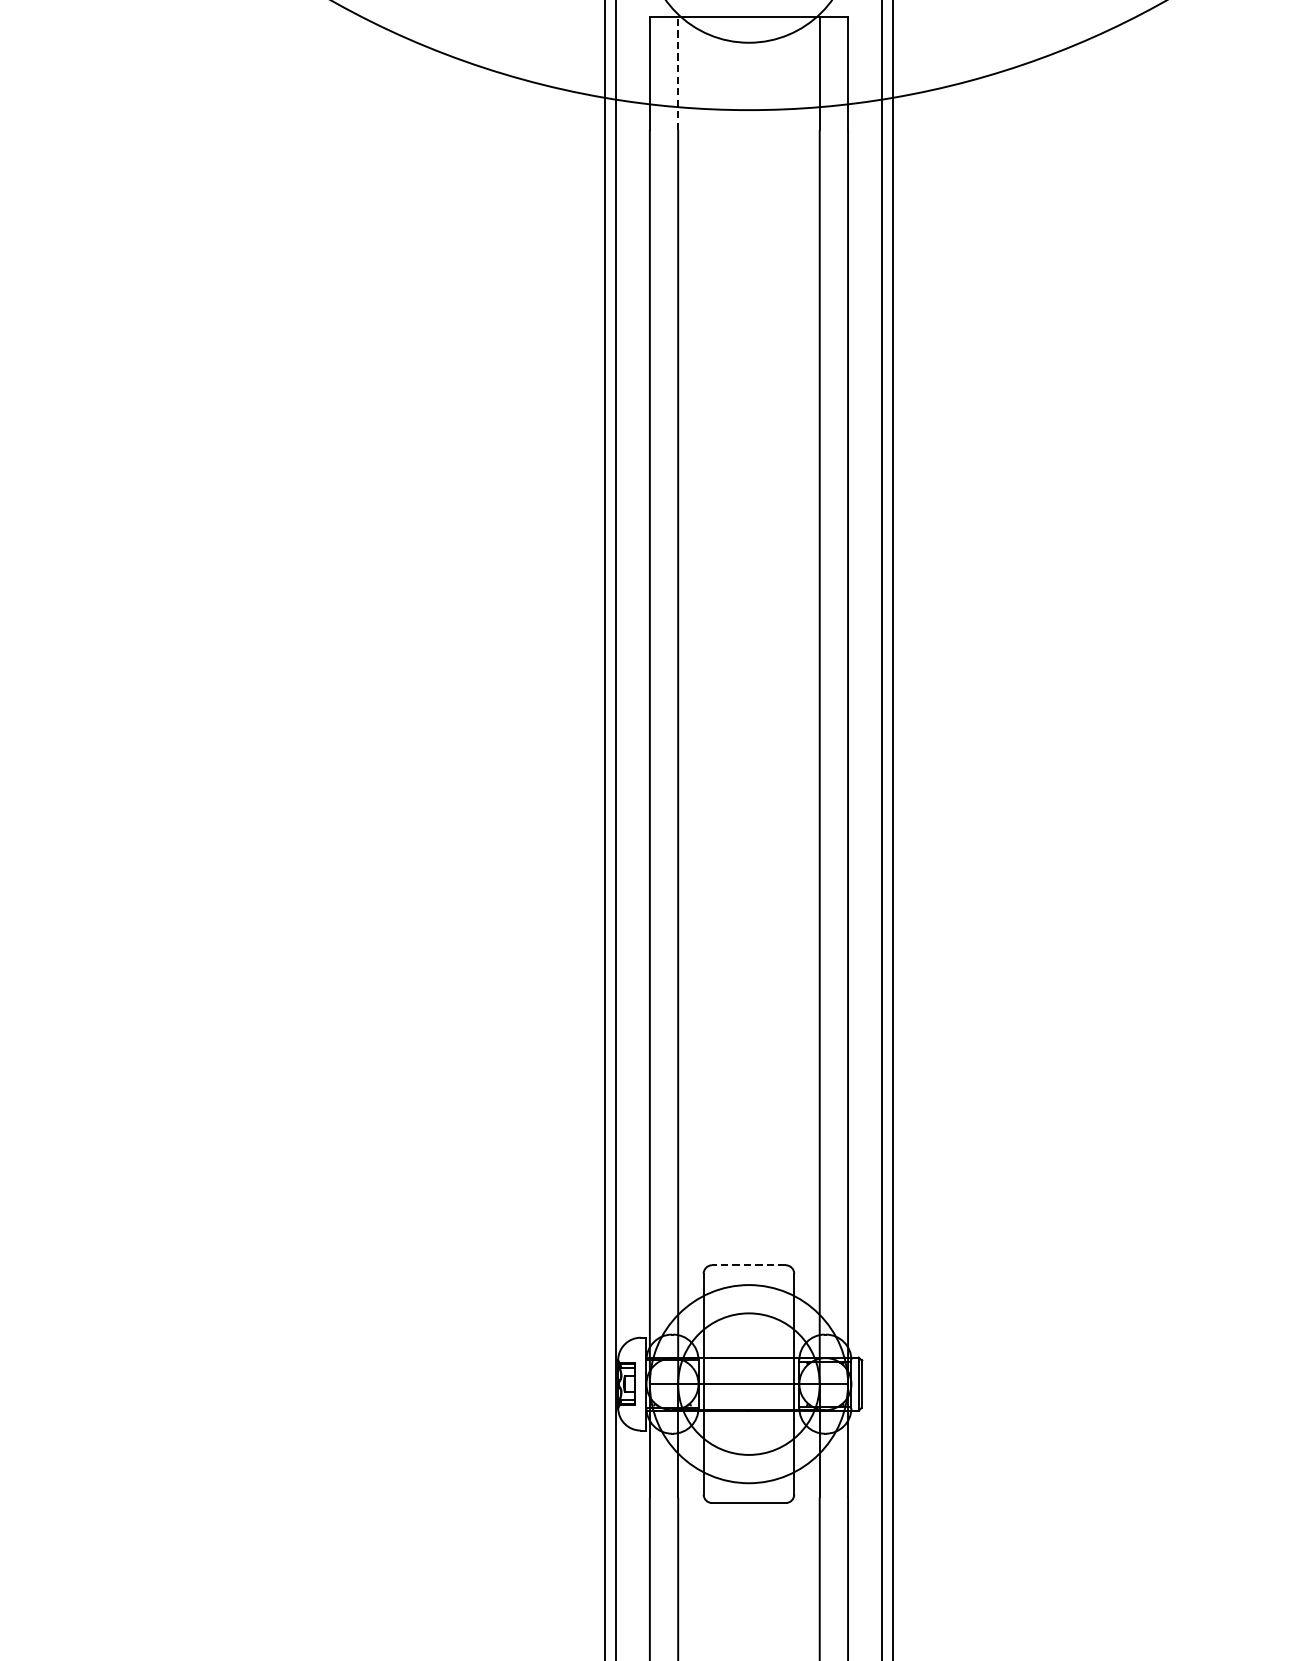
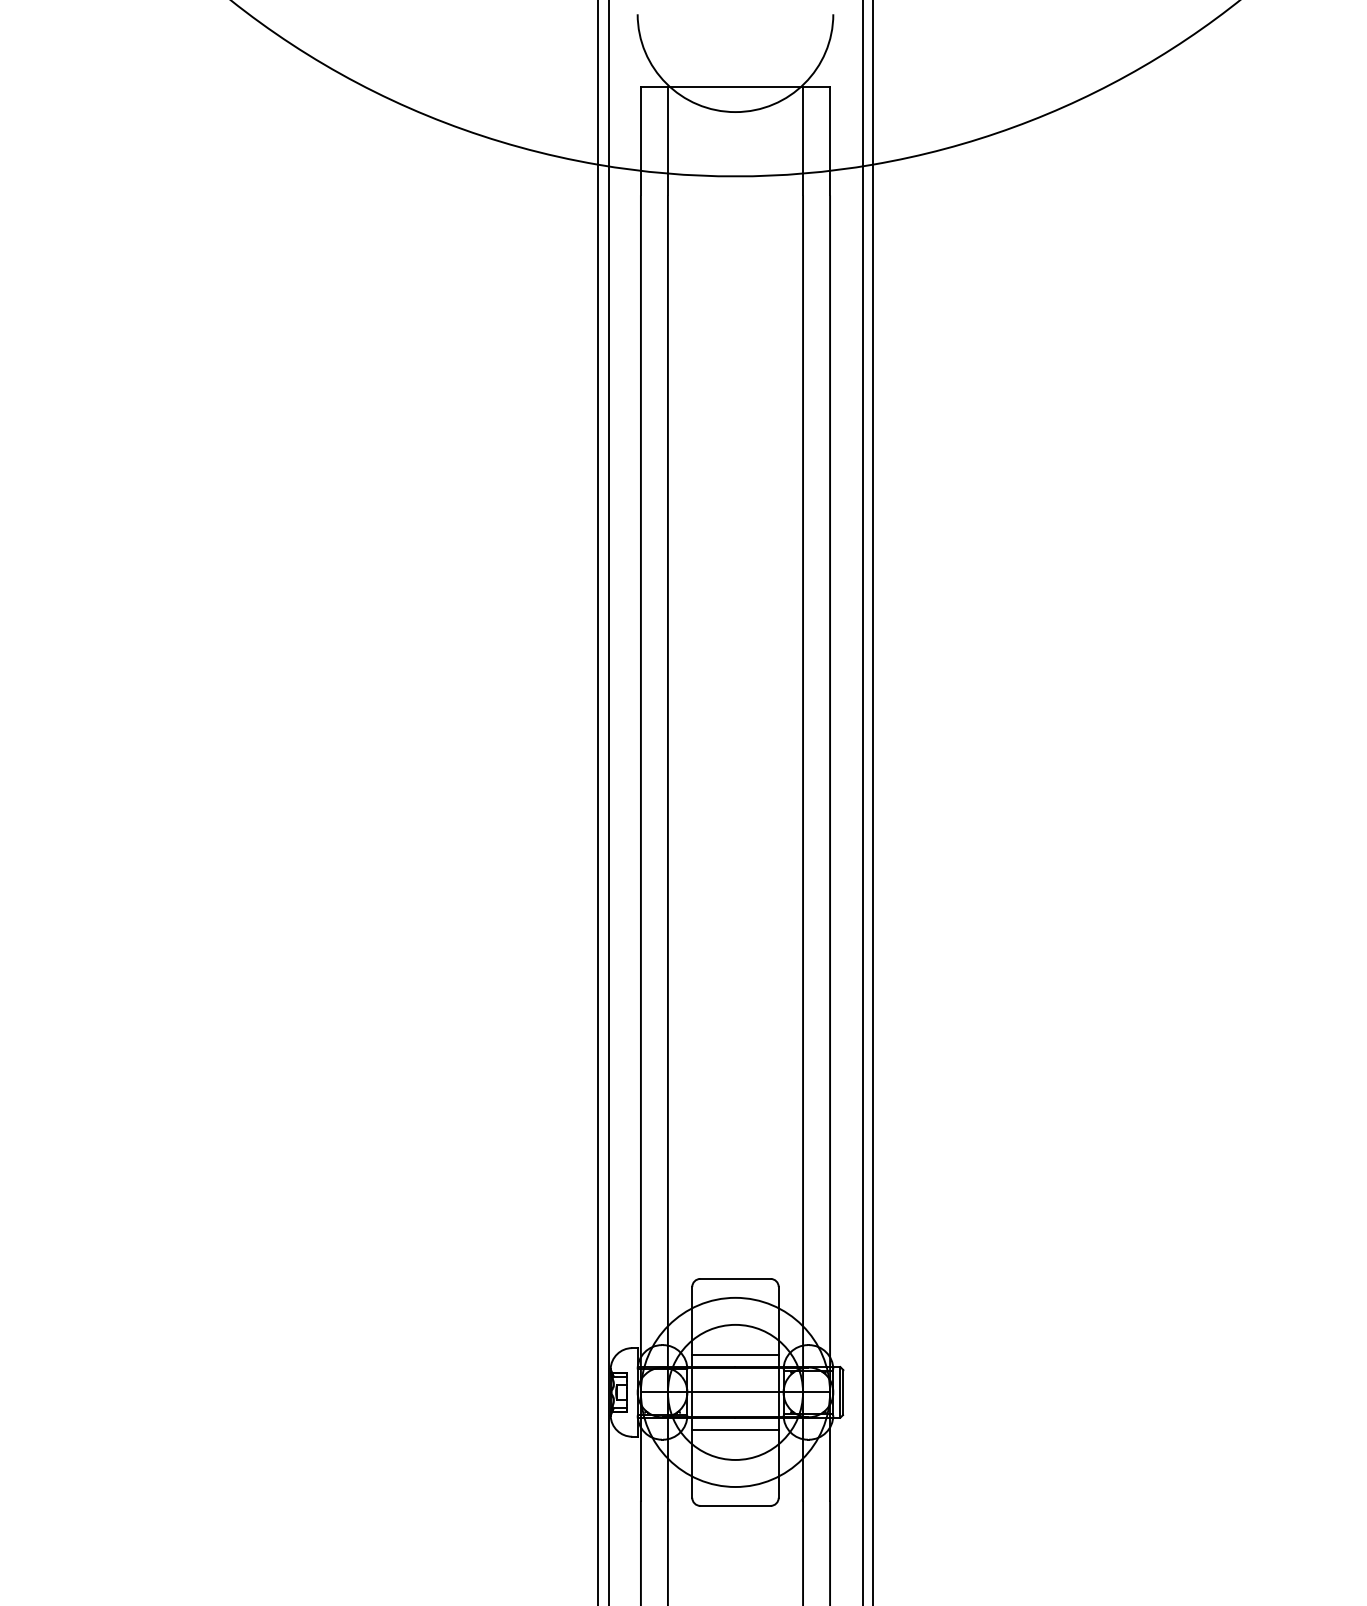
line: (677, 72) -> (667, 140), dashed -> solid
line: (748, 1264) -> (735, 1278), dashed -> solid
line: (748, 1344) -> (735, 1354), added
line: (748, 1424) -> (735, 1430), added

